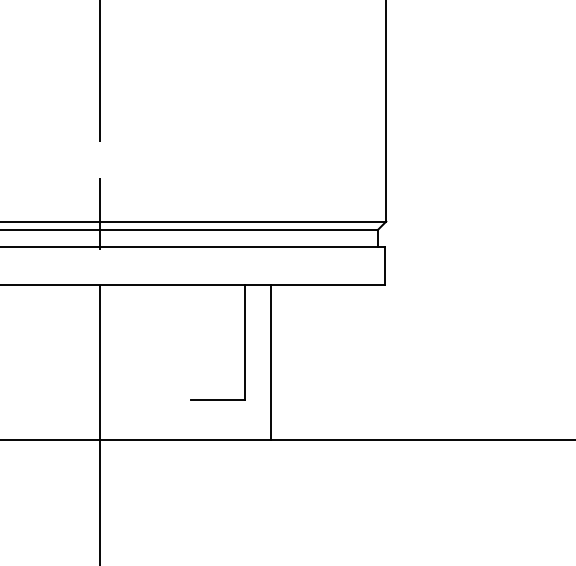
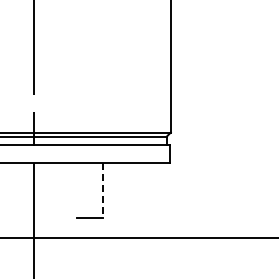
line: (245, 342) -> (103, 190), solid -> dashed
line: (270, 361) -> (115, 199), removed

